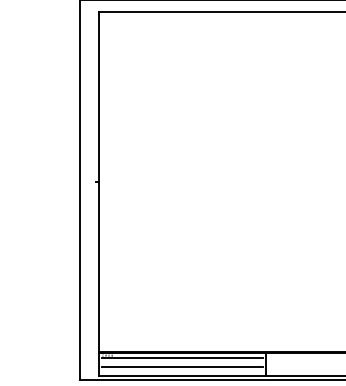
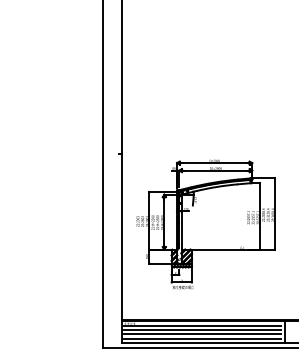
part: (185, 254) -> (206, 224), added
line: (181, 362) -> (202, 330), added
line: (181, 371) -> (202, 339), added

